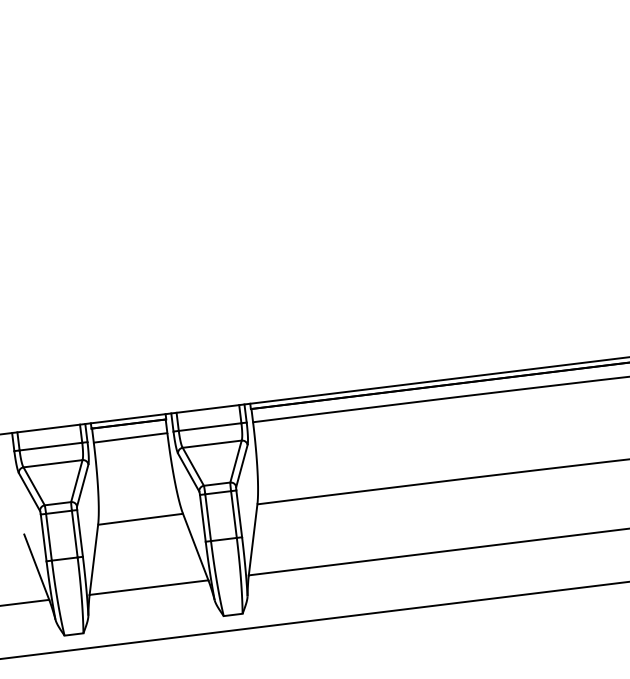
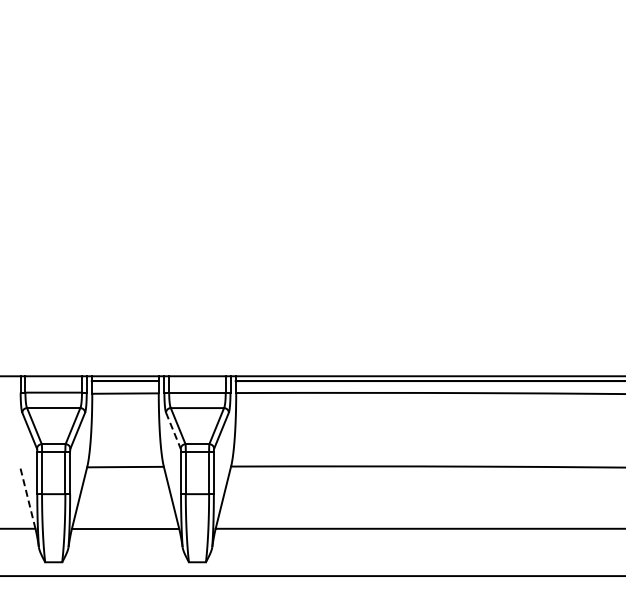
line: (188, 473) -> (173, 431), solid -> dashed
line: (36, 566) -> (27, 497), solid -> dashed

